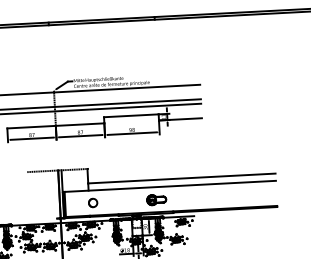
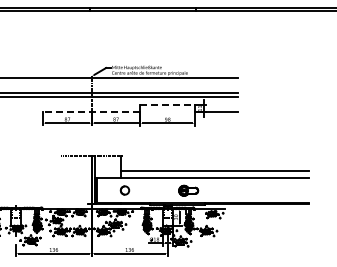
line: (132, 115) -> (168, 105), solid -> dashed
line: (55, 125) -> (91, 111), solid -> dashed

